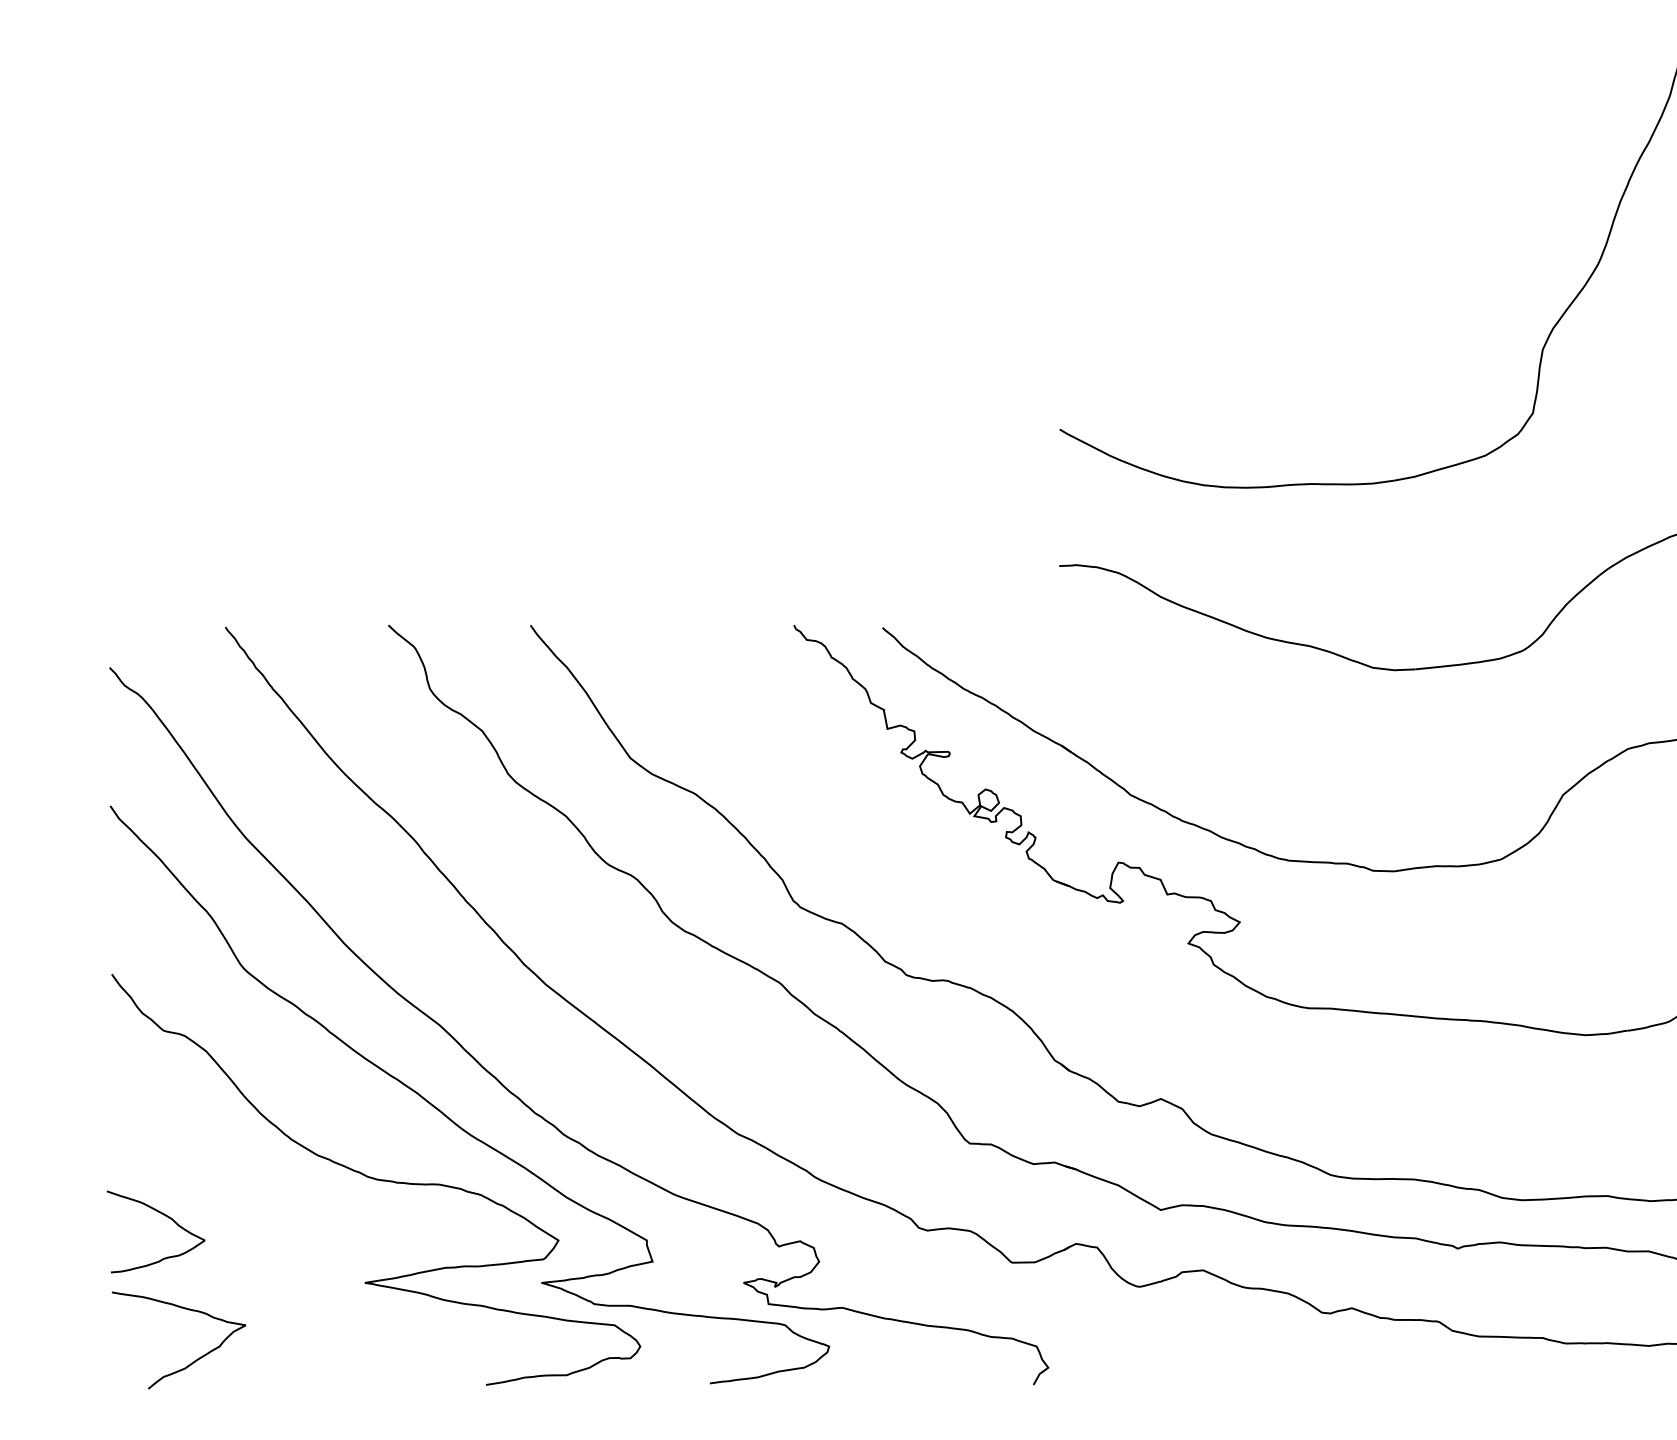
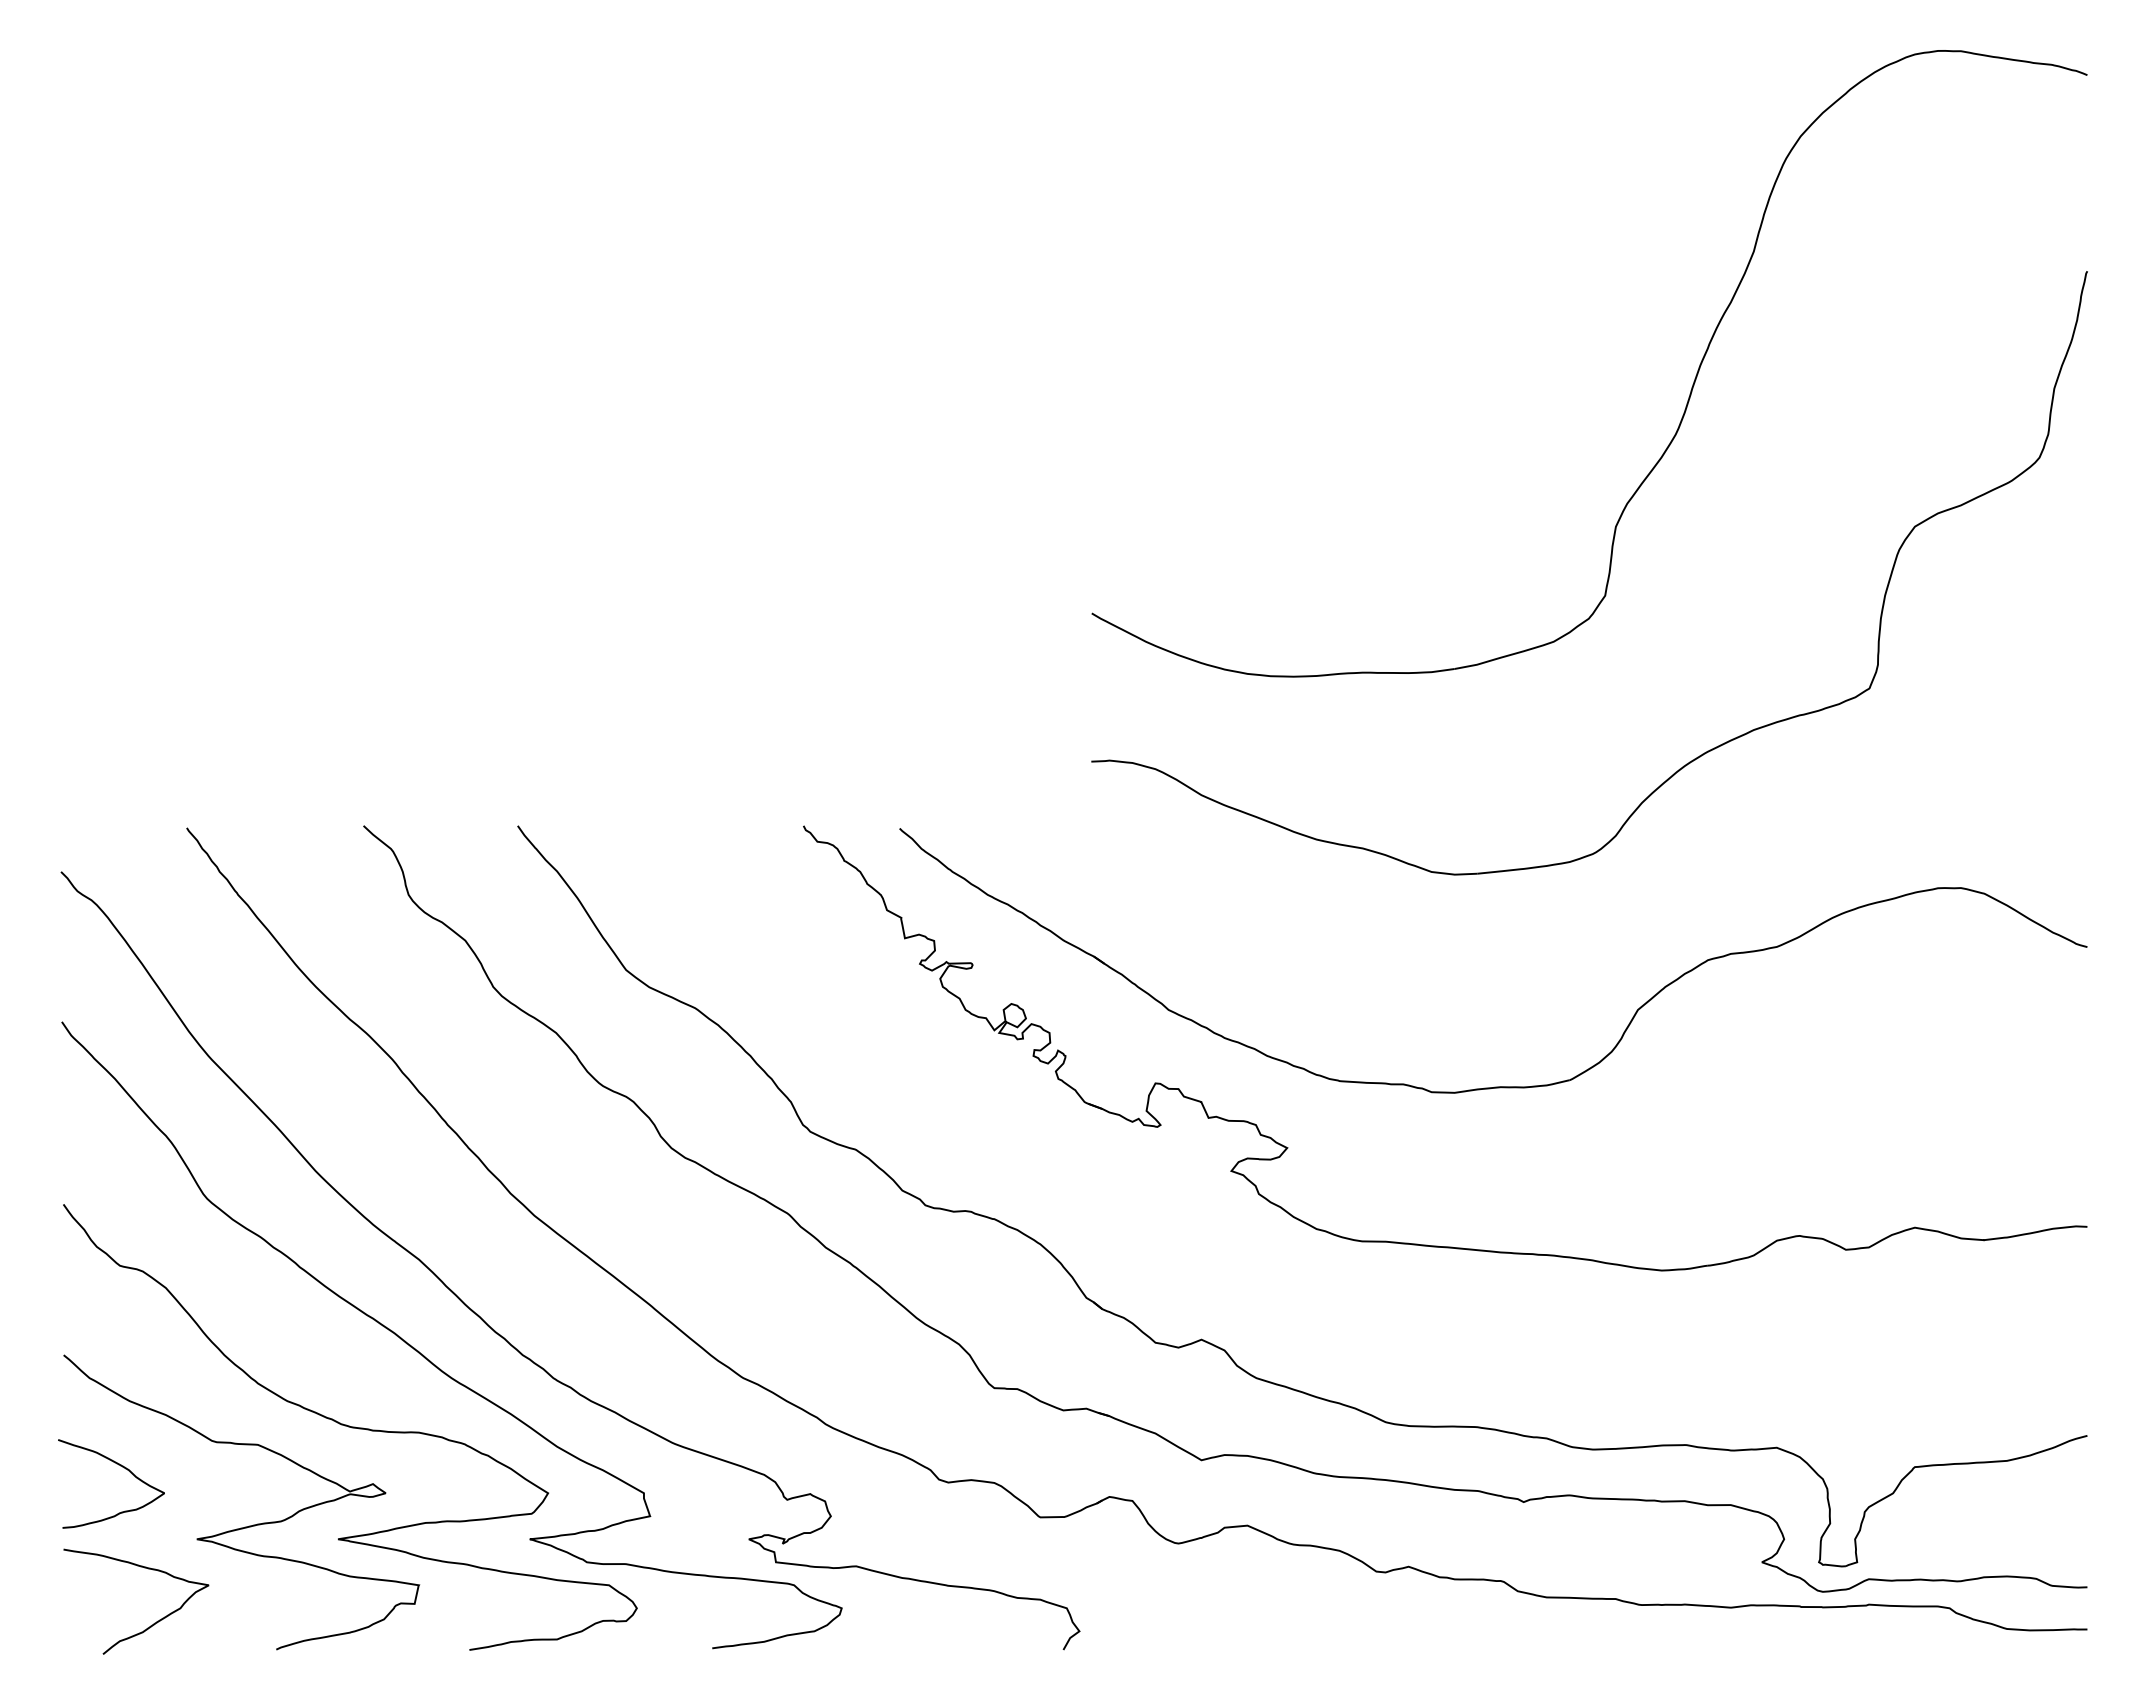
curve: (279, 1271) -> (245, 1526), added

